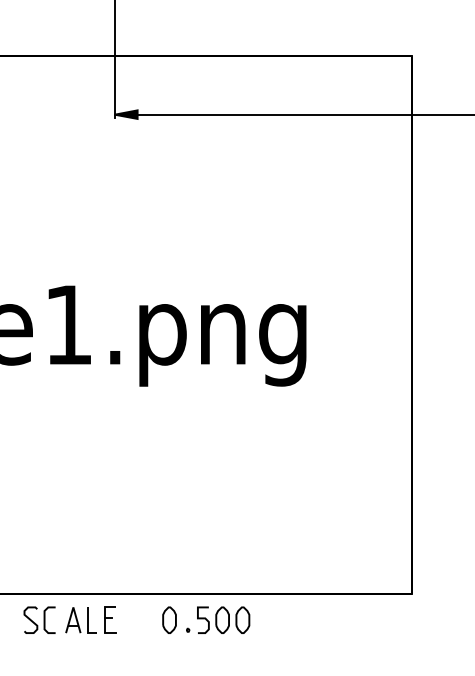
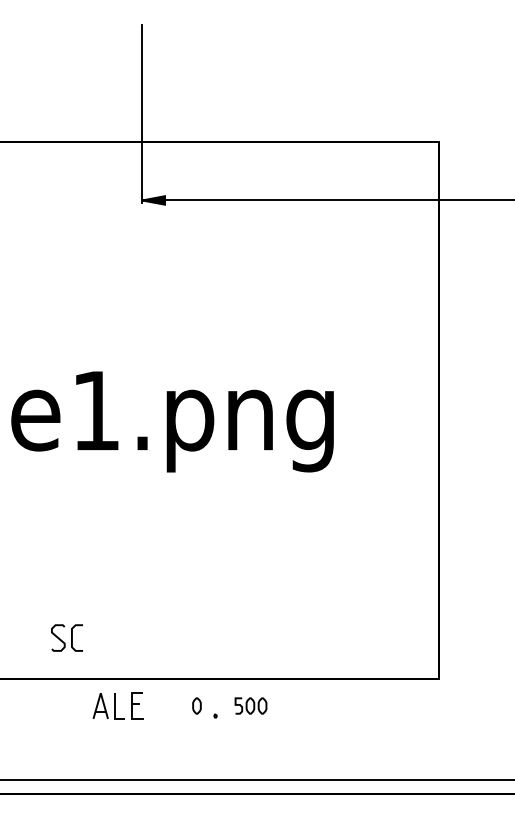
part: (39, 619) -> (66, 637), moved
part: (169, 619) -> (196, 705), size x0.6
part: (223, 619) -> (250, 705), size x0.6

